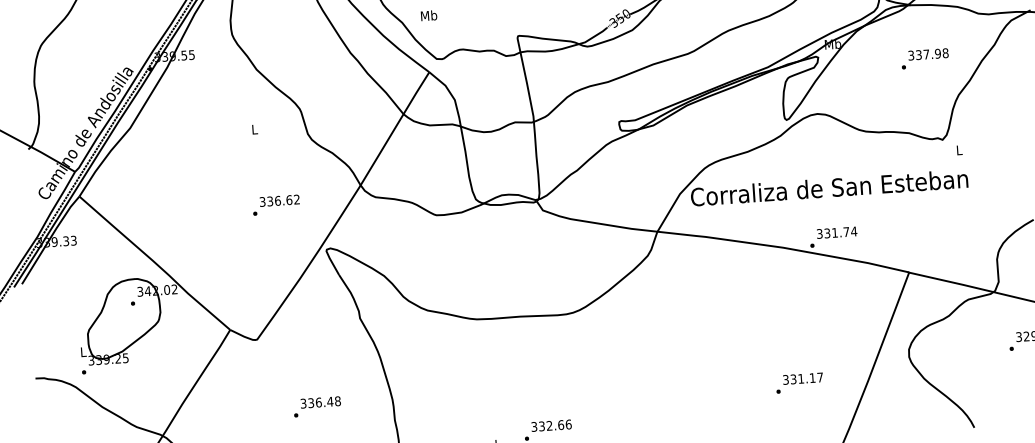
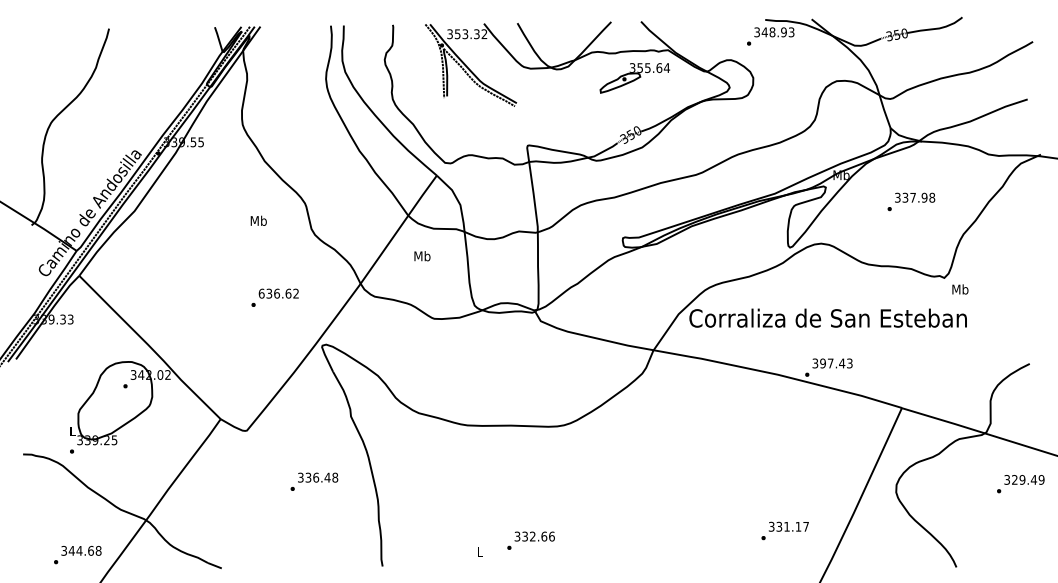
text: (429, 16) -> (422, 256), moved
text: (925, 58) -> (911, 201), moved
text: (254, 129) -> (258, 220), L -> Mb
text: (959, 150) -> (960, 289), L -> Mb
text: (262, 201) -> (261, 293), 336.62 -> 636.62
text: (840, 232) -> (836, 363), 331.74 -> 397.43
text: (798, 382) -> (784, 530), moved
text: (317, 406) -> (314, 481), moved

